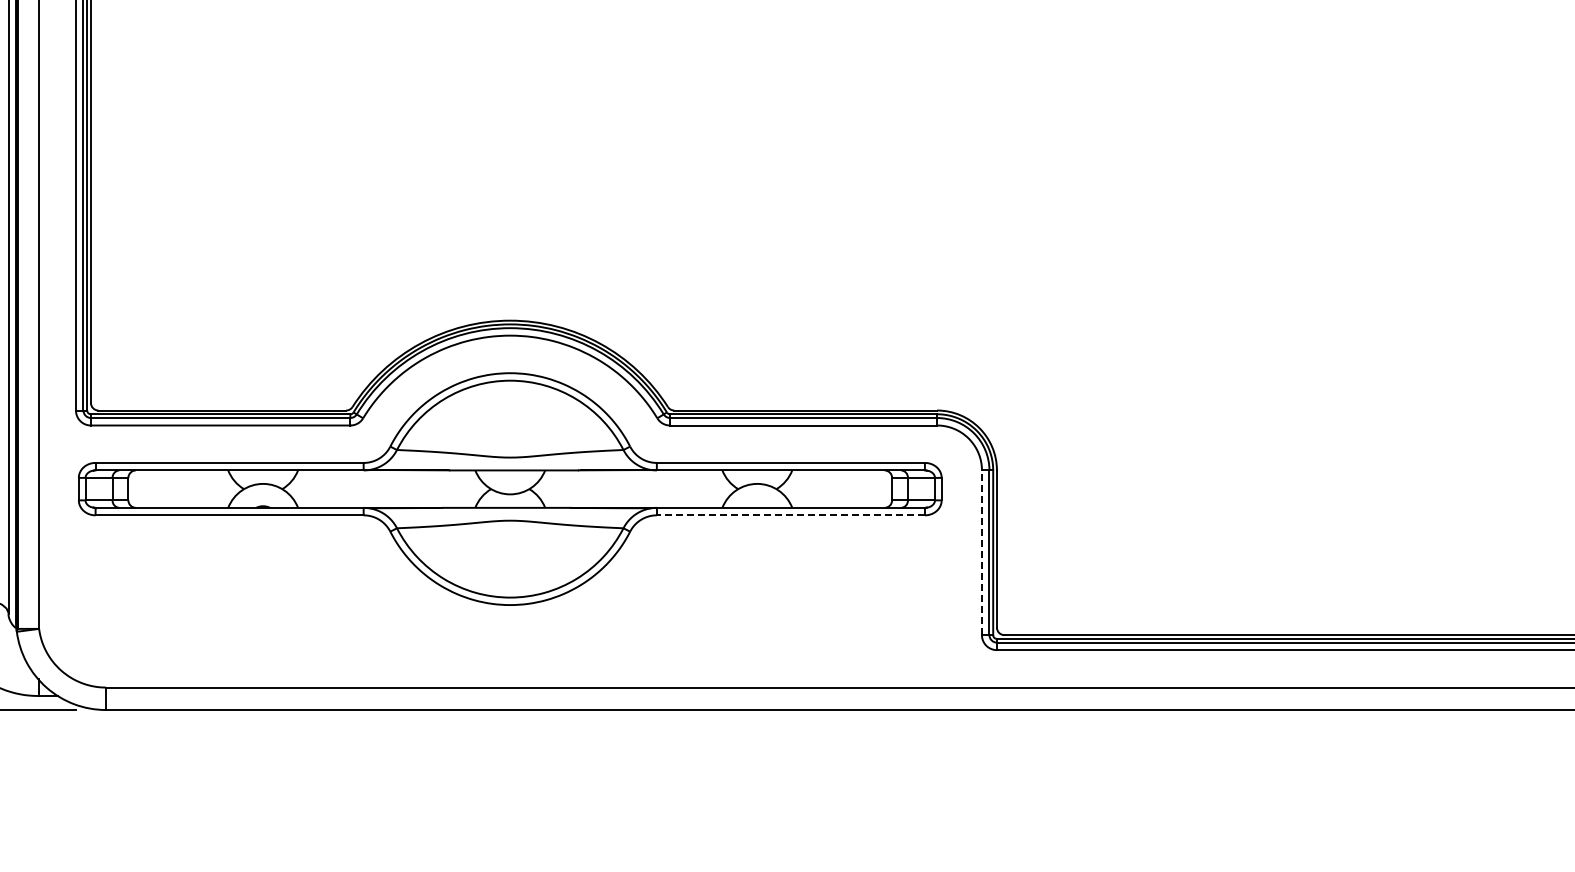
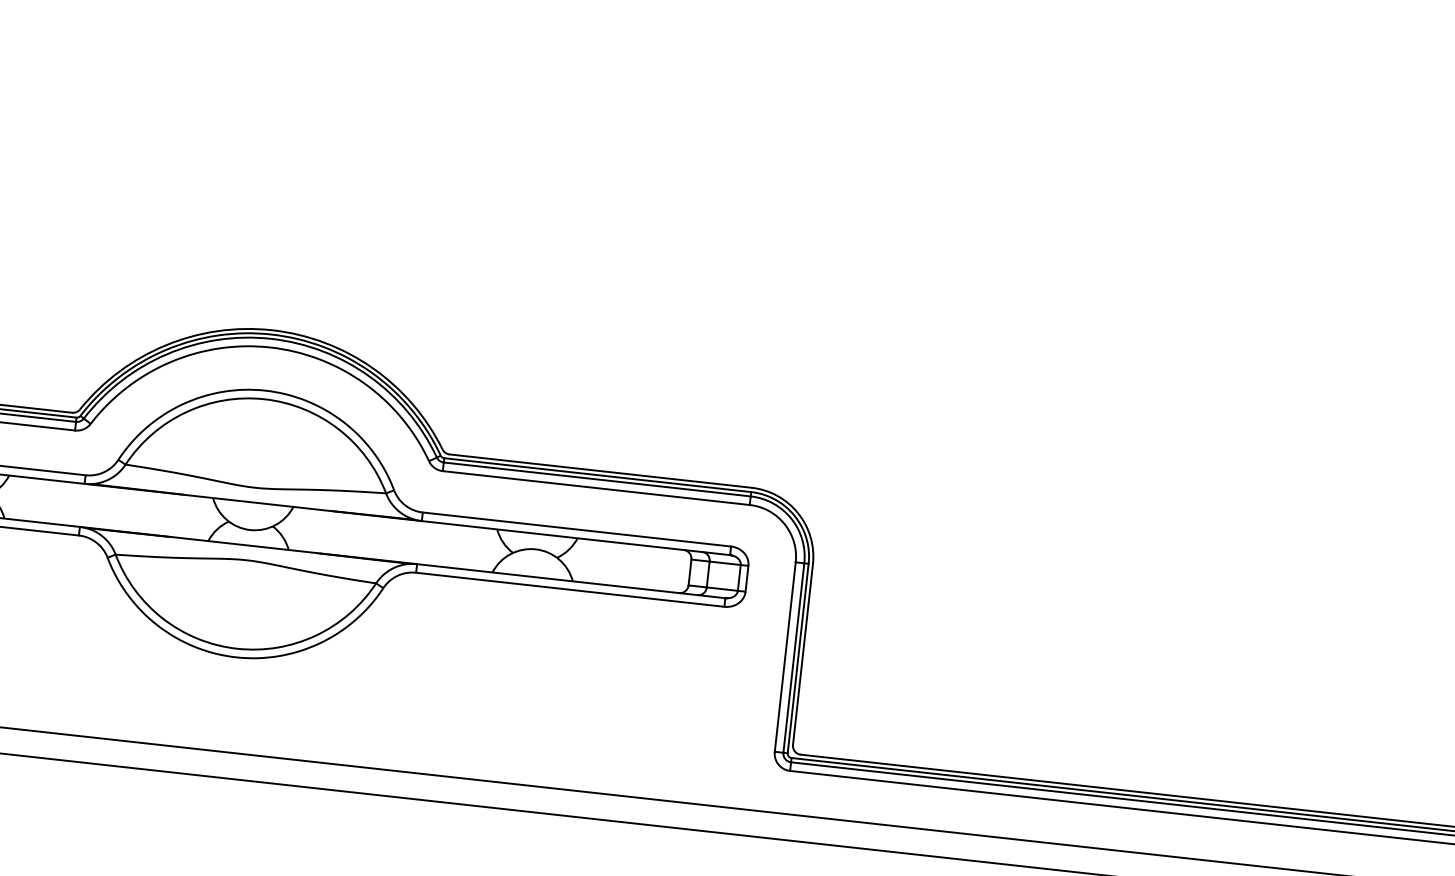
line: (790, 515) -> (569, 589), dashed -> solid
line: (981, 552) -> (784, 656), dashed -> solid

